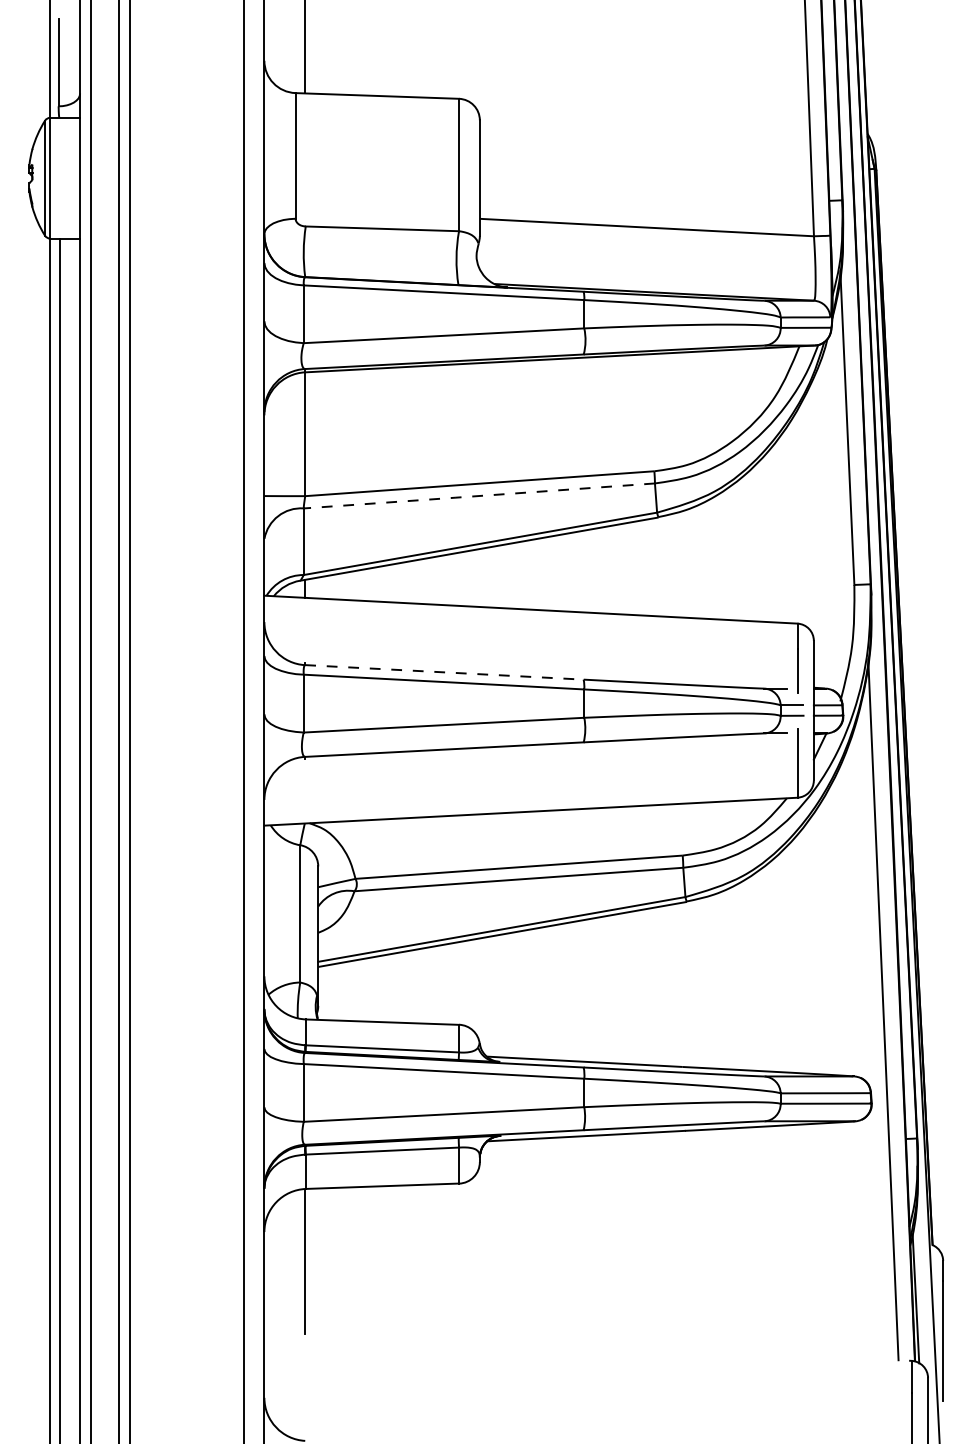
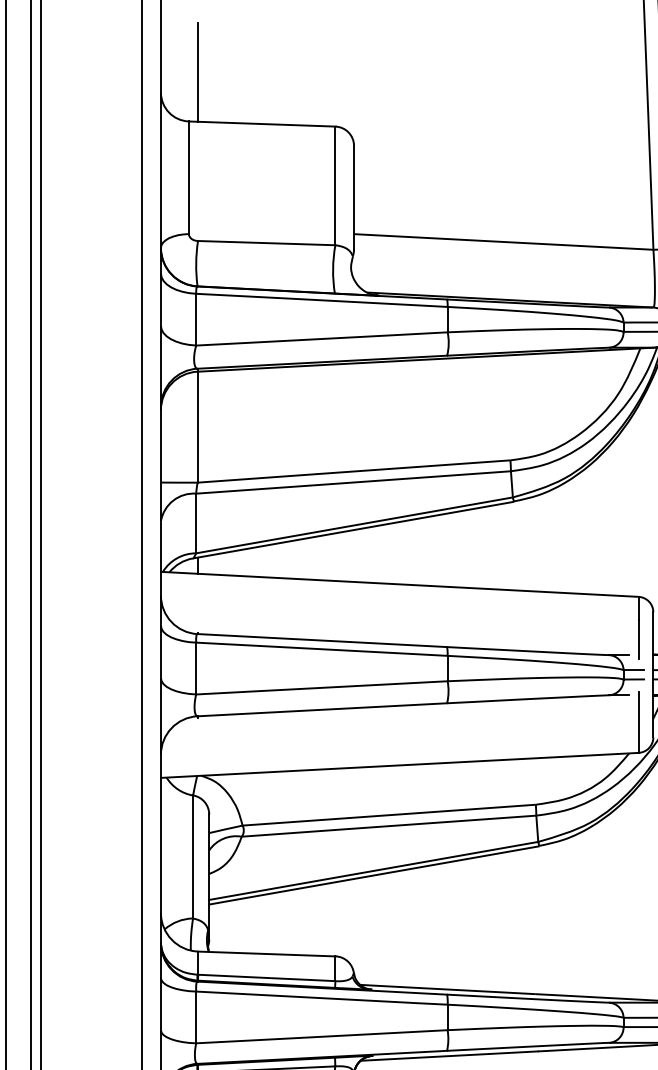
line: (478, 496) -> (352, 482), dashed -> solid
line: (444, 672) -> (322, 640), dashed -> solid

